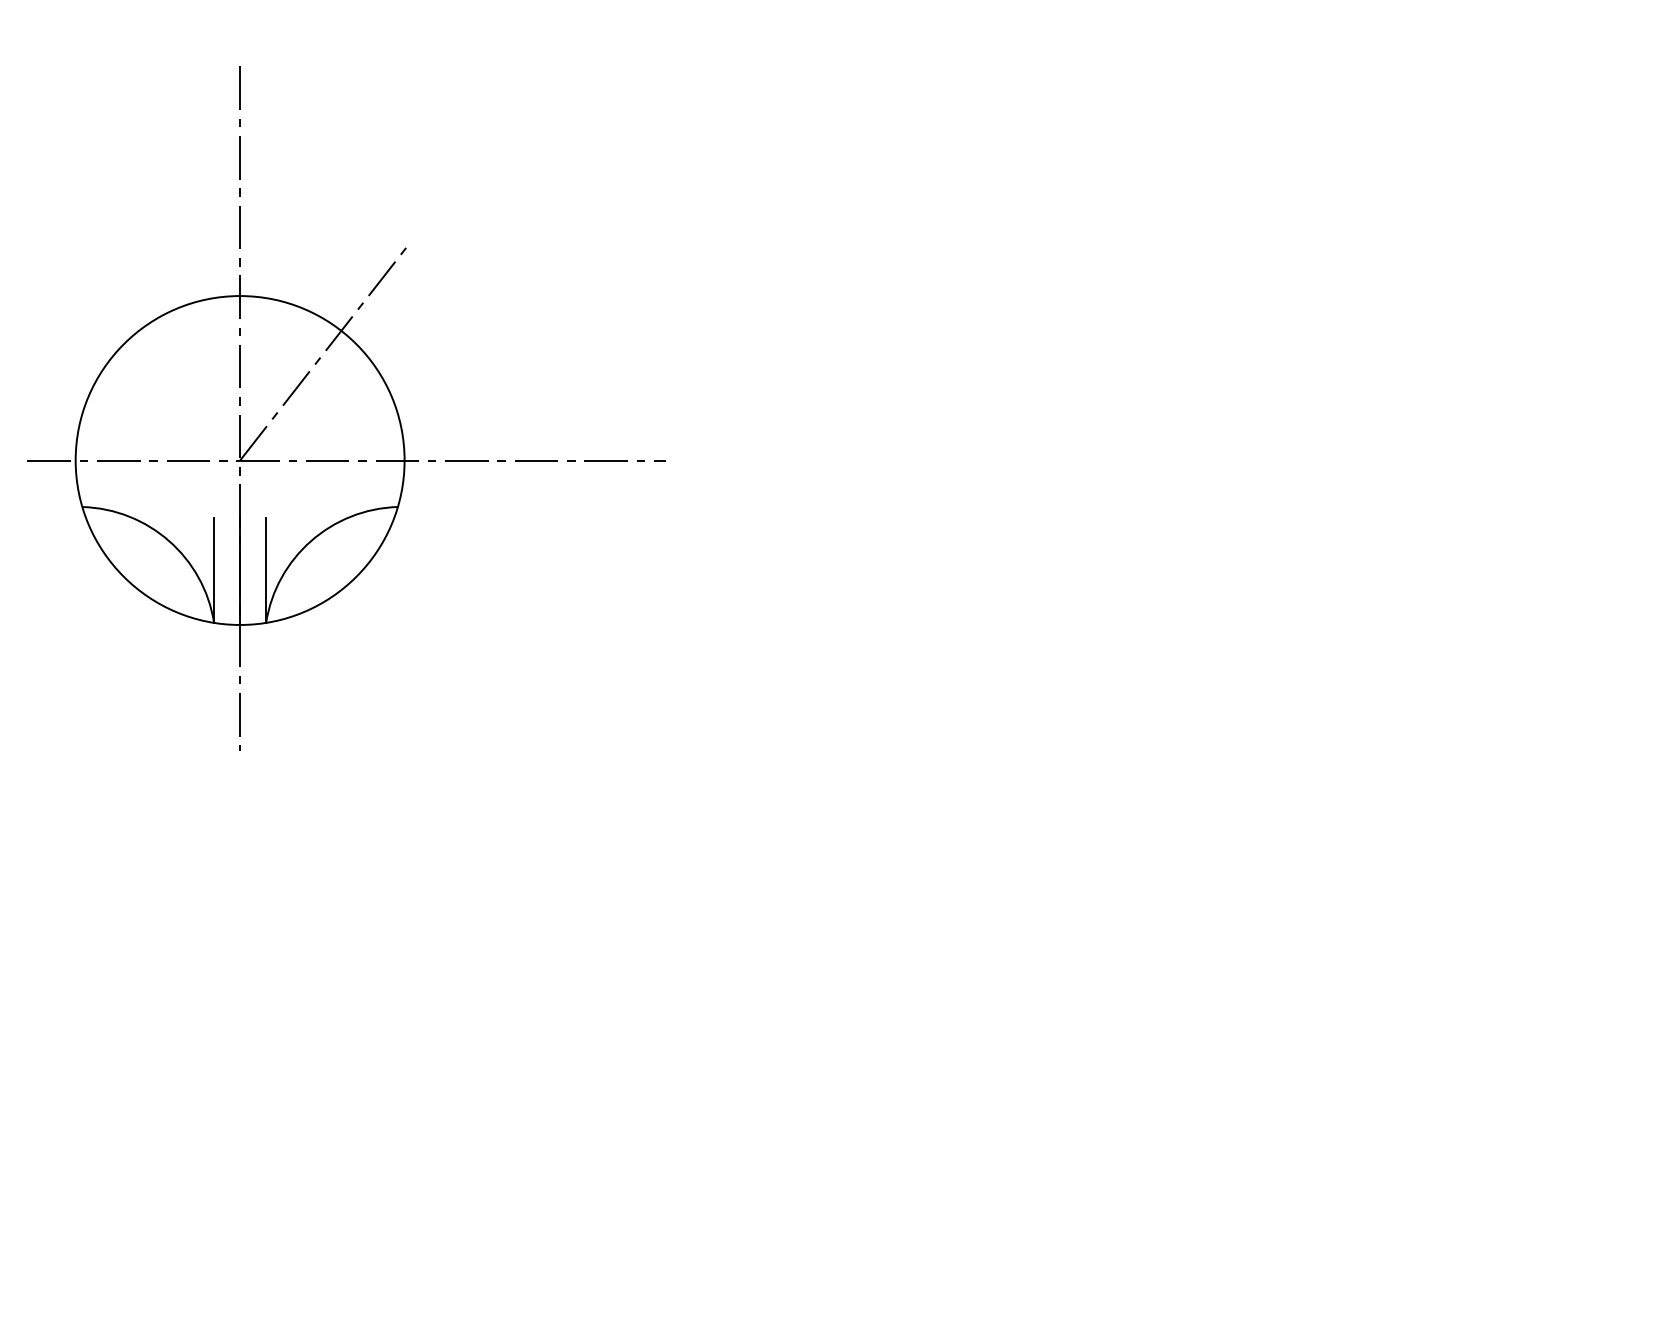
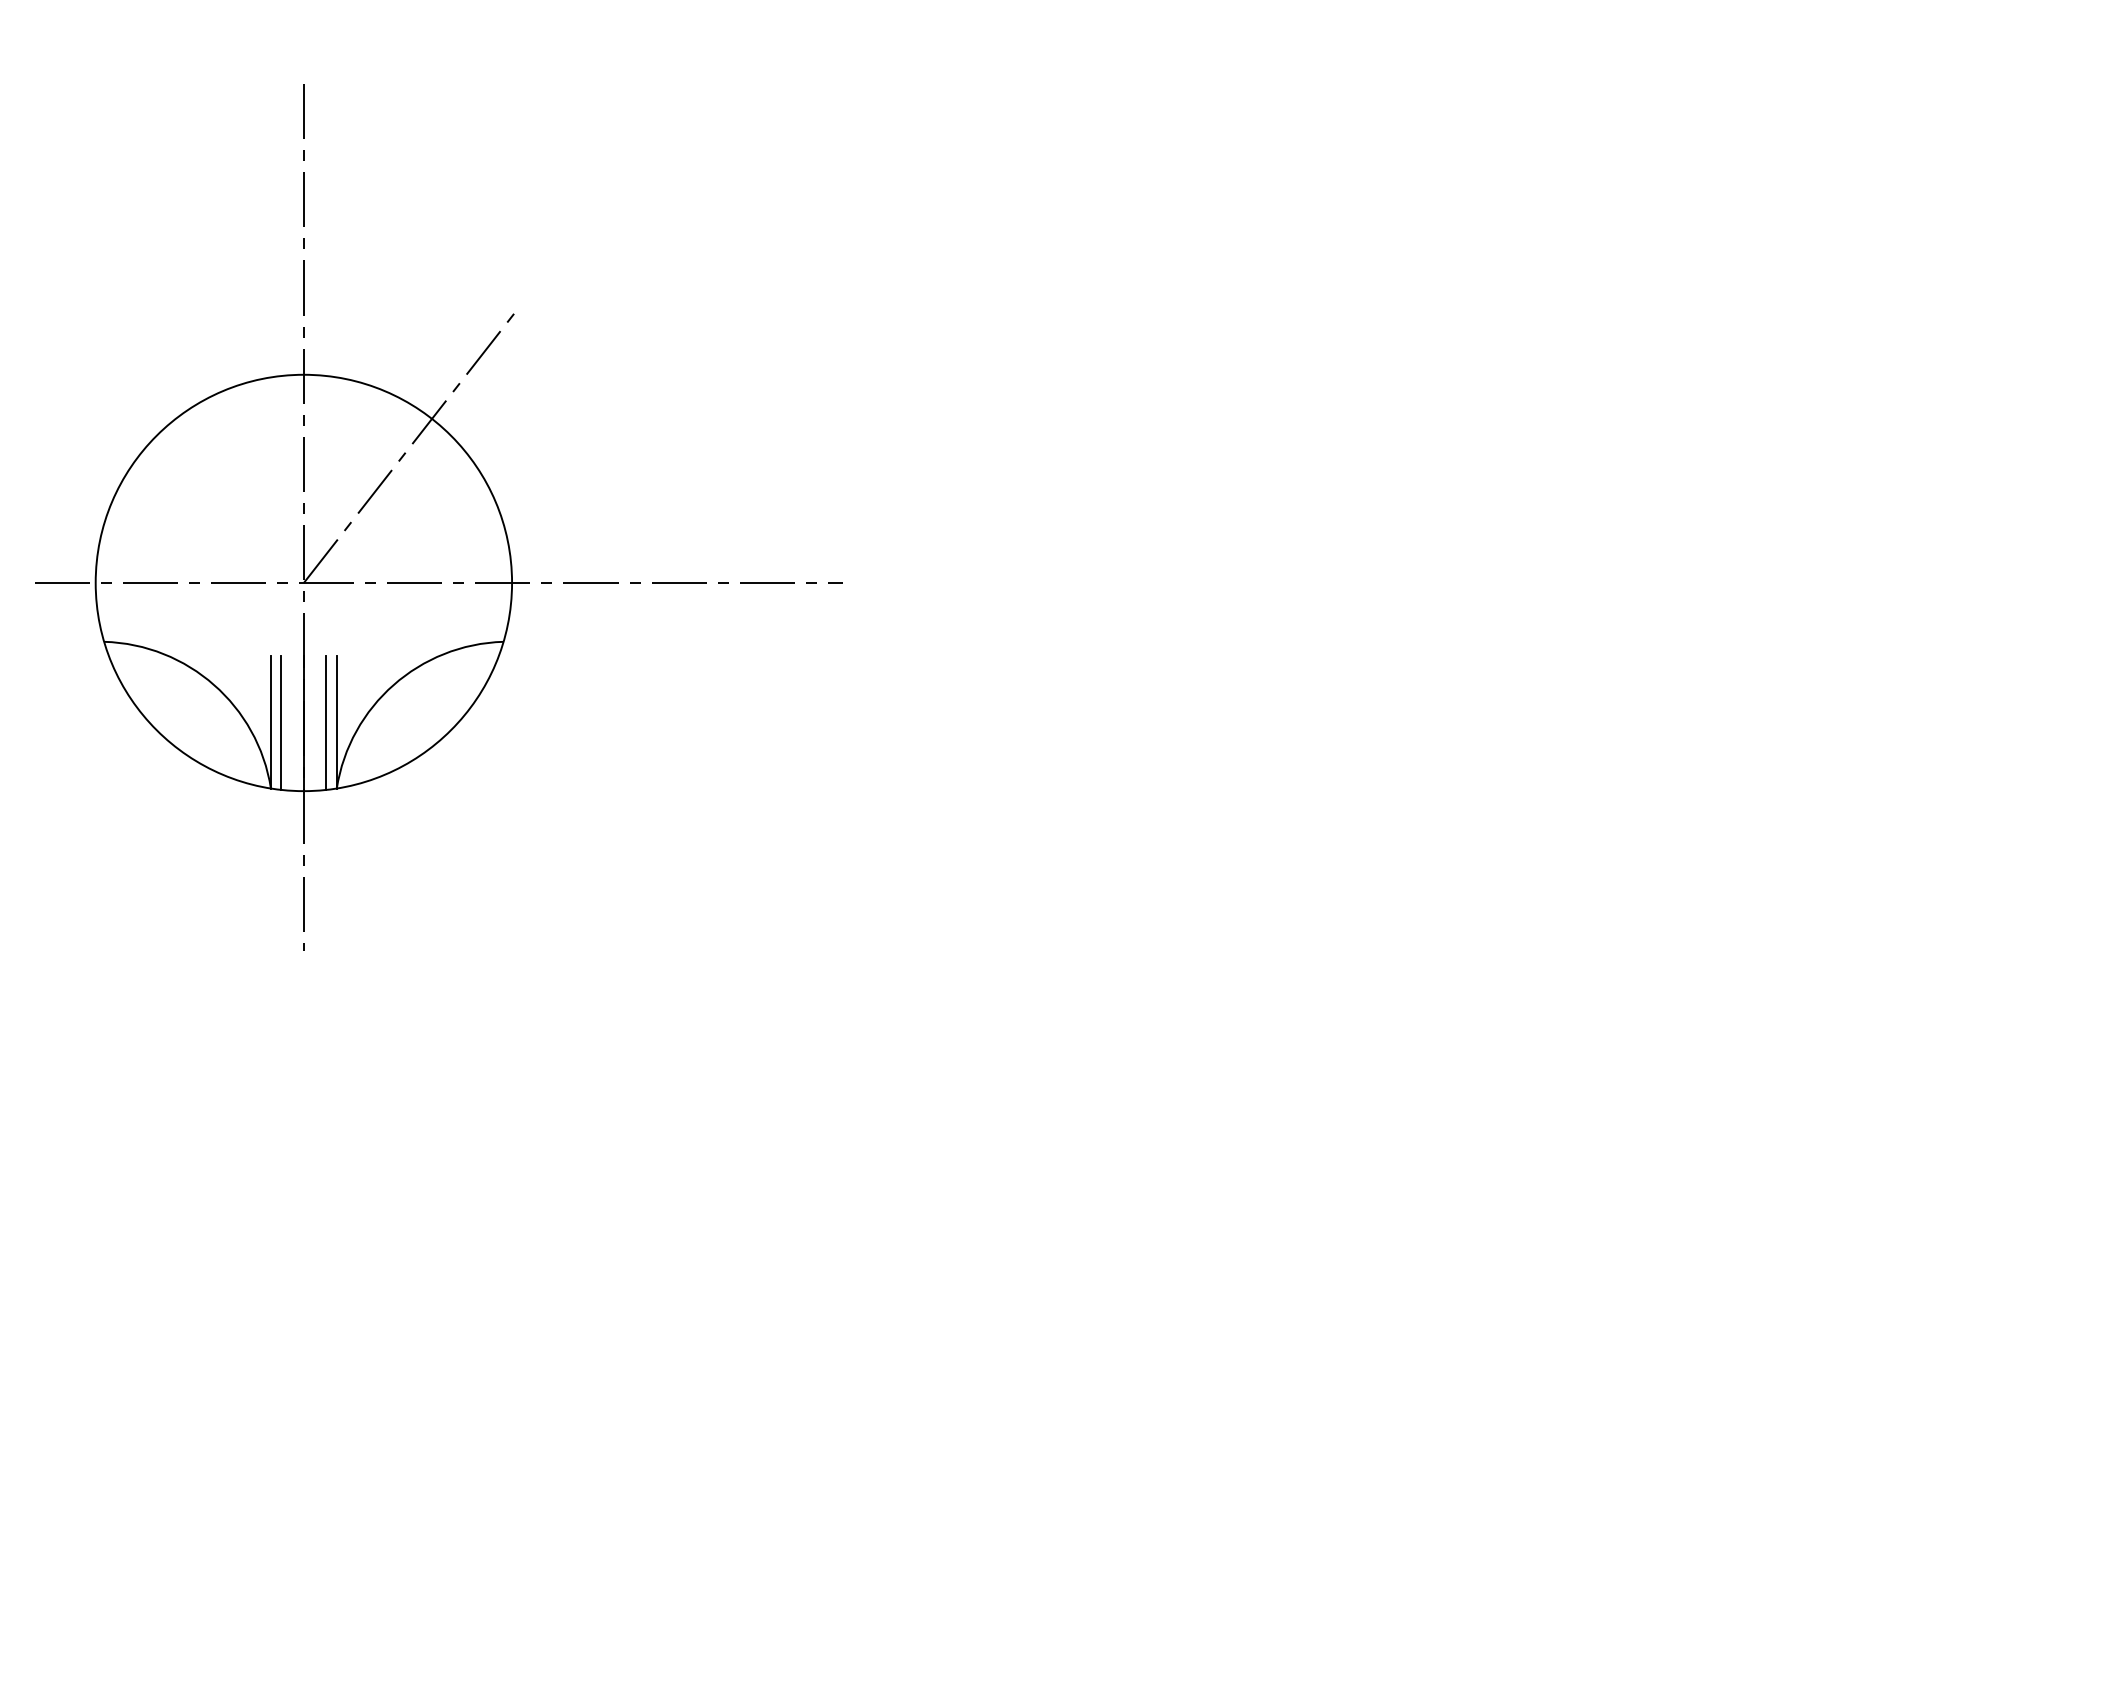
line: (222, 570) -> (281, 722), added
line: (258, 570) -> (326, 722), added

